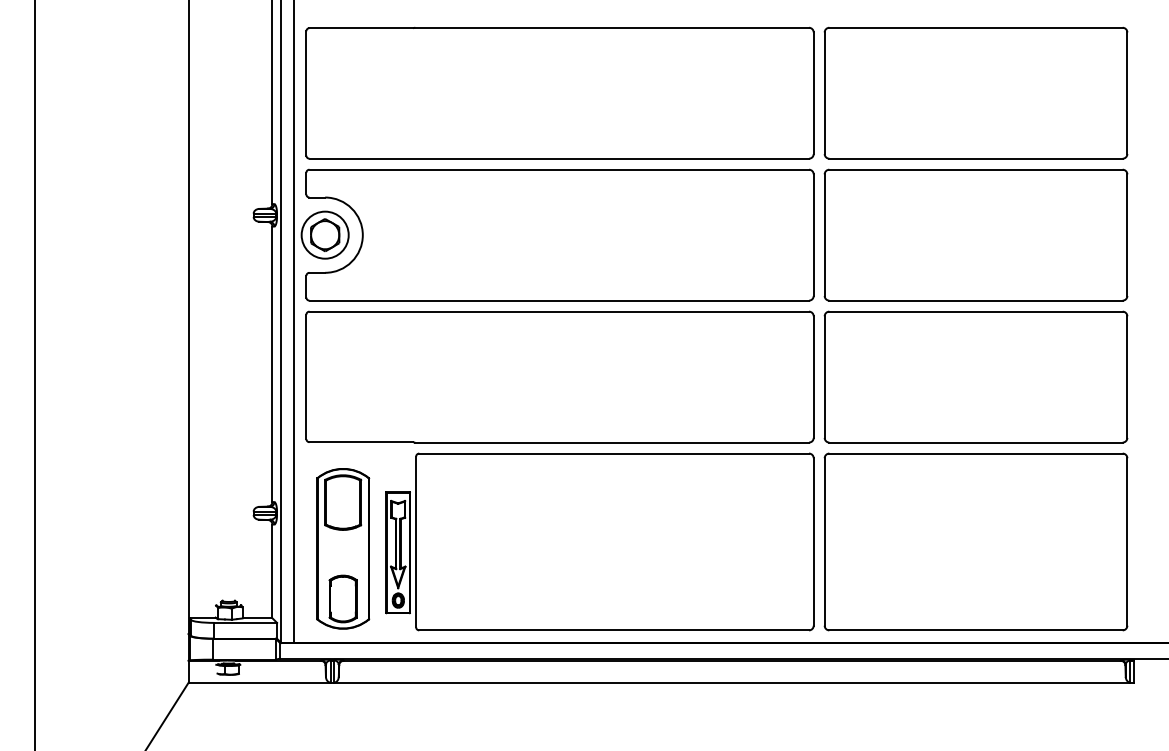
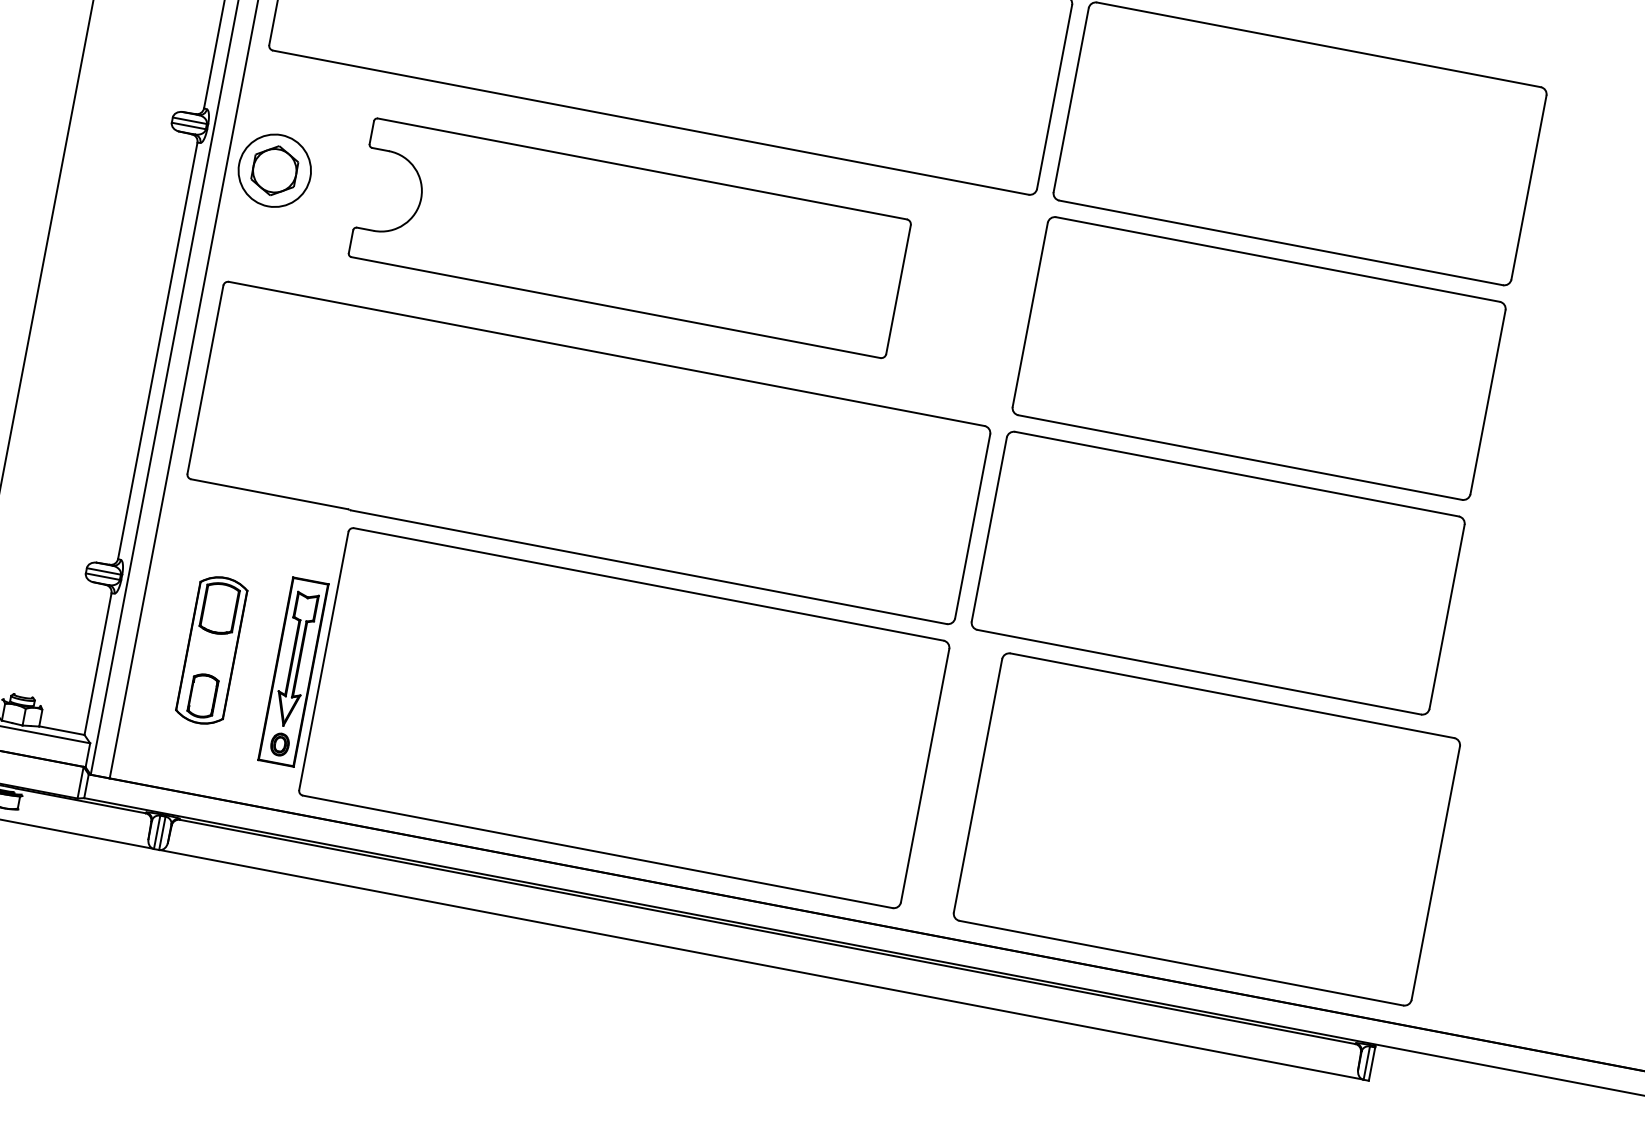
part: (559, 234) -> (629, 237), size x0.7
part: (975, 541) -> (1206, 828), moved
part: (343, 548) -> (212, 649), size x0.6

